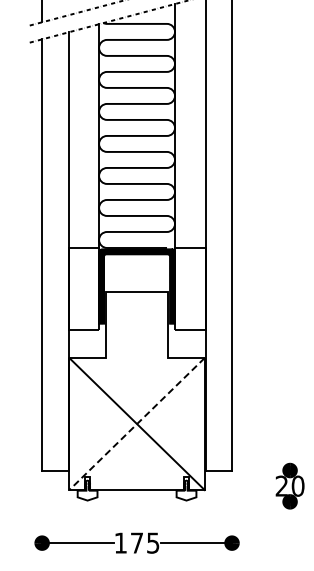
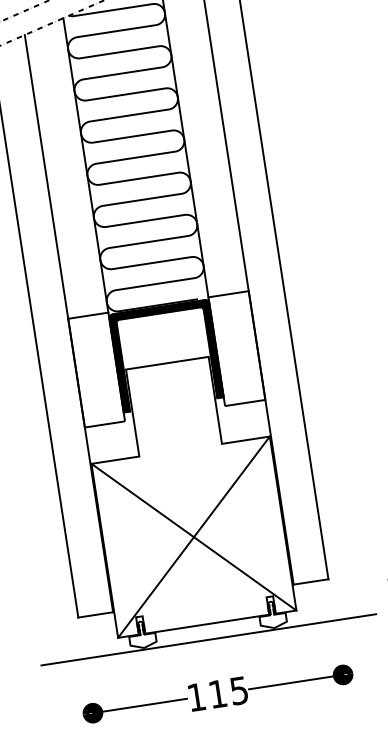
line: (137, 424) -> (194, 537), dashed -> solid
line: (136, 501) -> (208, 639), added
text: (136, 542) -> (217, 693), 175 -> 115

